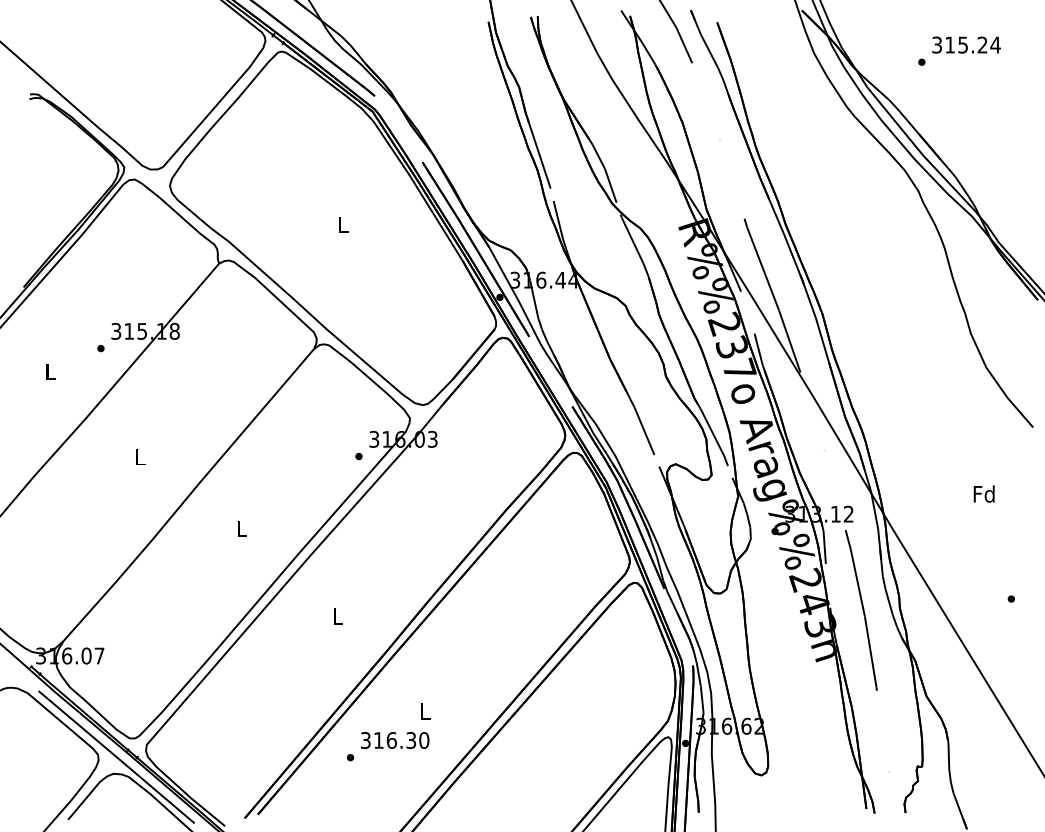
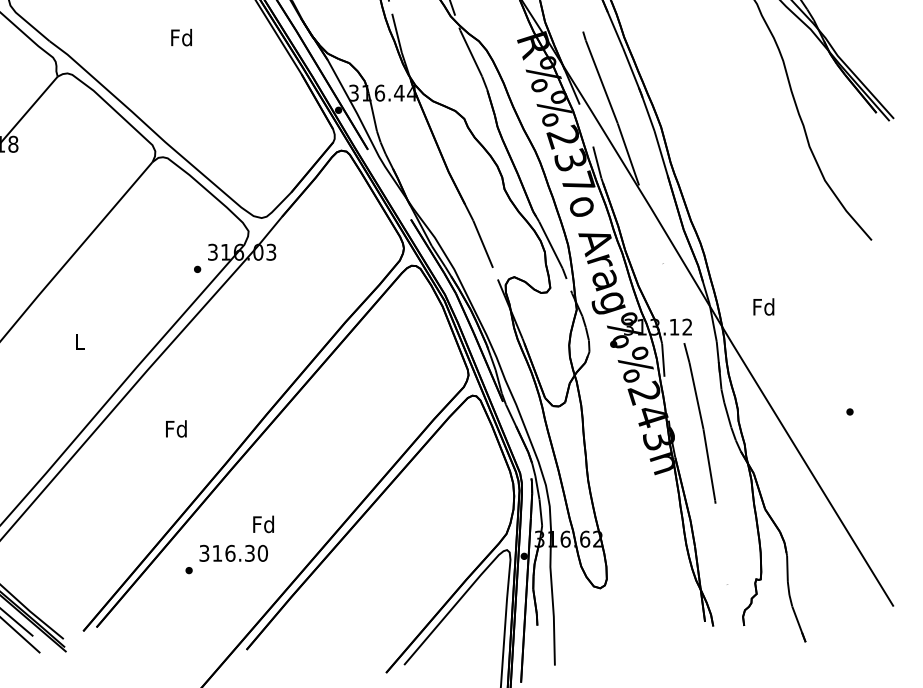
text: (342, 224) -> (181, 37), L -> Fd
text: (983, 493) -> (763, 306), moved
text: (337, 615) -> (176, 428), L -> Fd
text: (424, 711) -> (263, 524), L -> Fd

